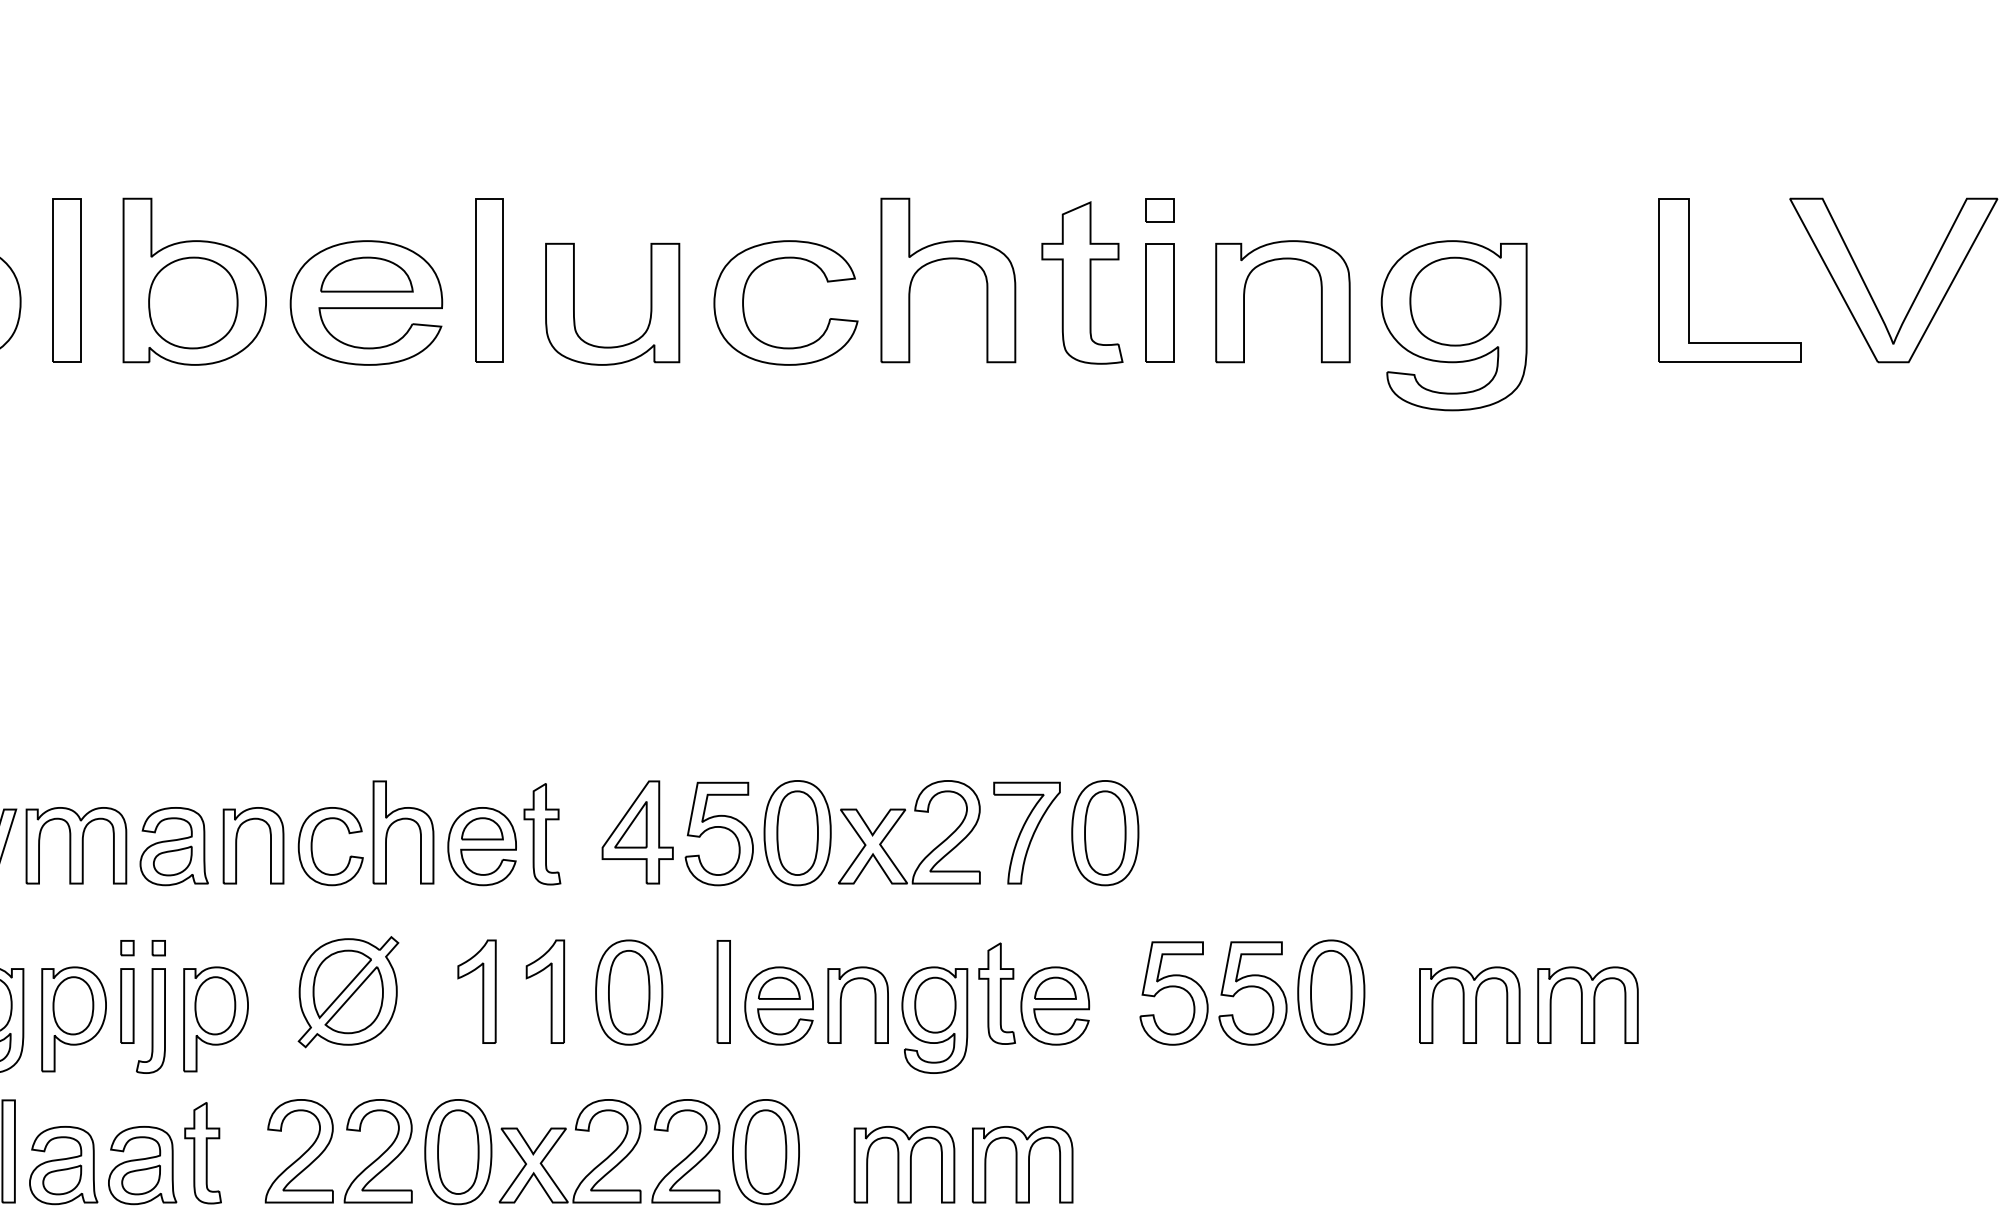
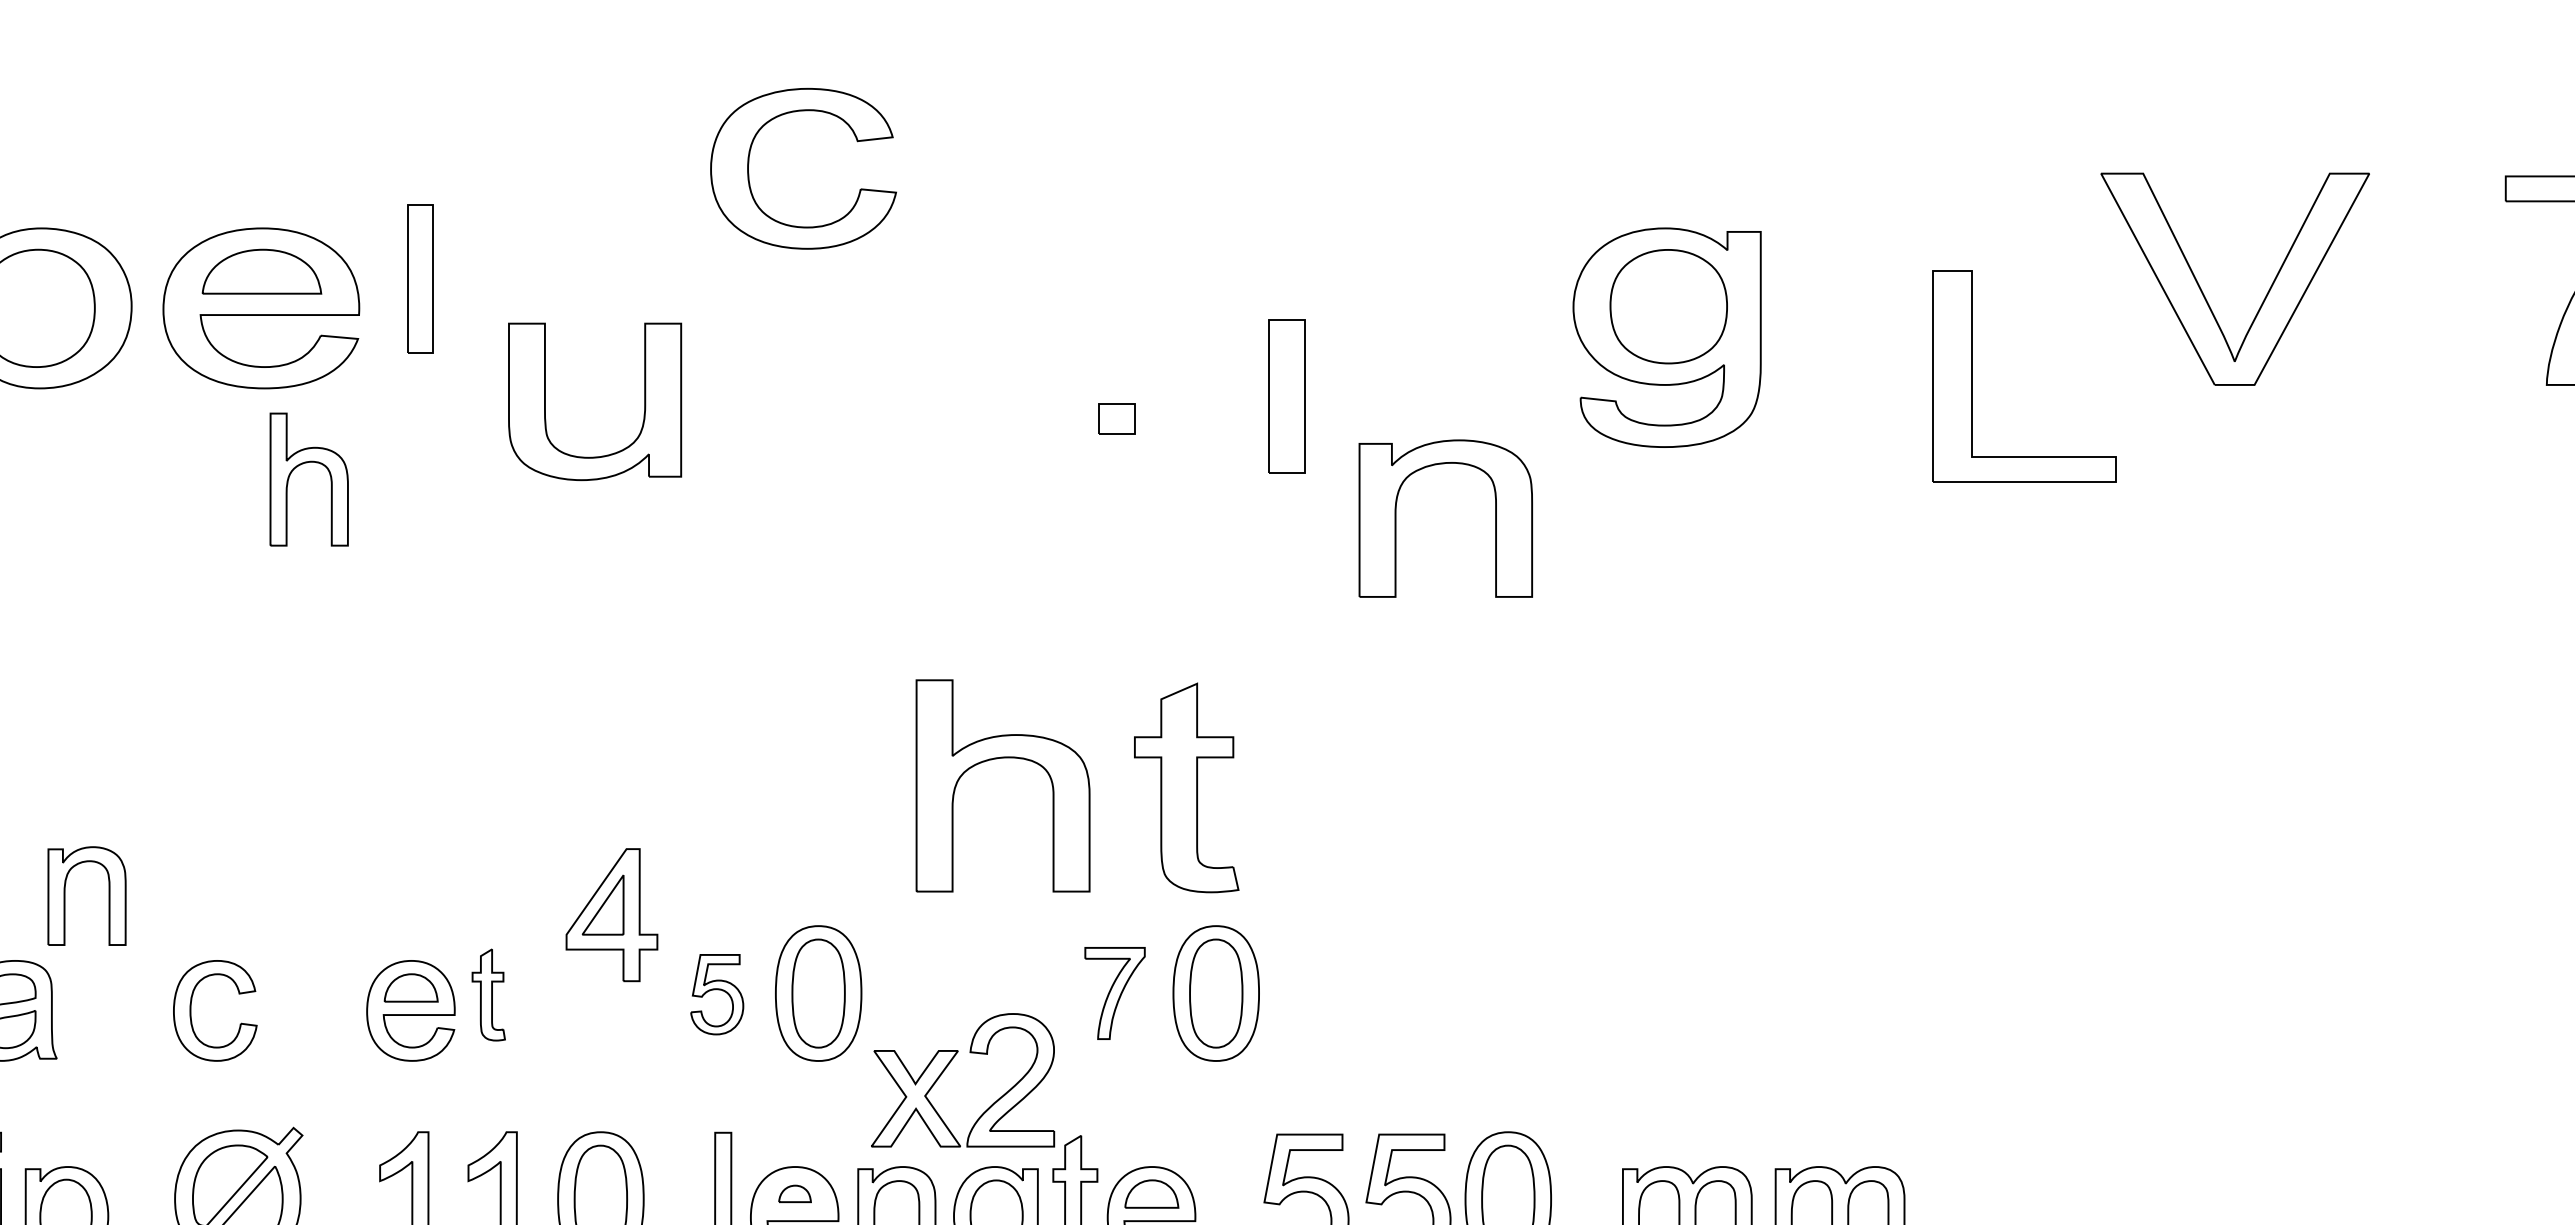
part: (1159, 210) -> (1116, 418), moved
part: (942, 260) -> (995, 760), moved
part: (489, 280) -> (420, 279), size x0.7
part: (1689, 280) -> (1972, 376), moved
part: (1082, 282) -> (1186, 787), moved
part: (1245, 293) -> (1397, 508), moved
part: (744, 298) -> (749, 162), moved
part: (1159, 302) -> (1286, 395), moved
part: (574, 303) -> (545, 400), moved
part: (401, 820) -> (306, 464), moved
part: (897, 822) -> (947, 1067), moved
part: (637, 832) -> (611, 915), moved
part: (1026, 832) -> (1114, 992), size x0.7
part: (718, 833) -> (716, 994), size x0.6
part: (542, 834) -> (488, 995), size x0.7
part: (237, 845) -> (66, 895), moved
part: (779, 987) -> (795, 1193), size x0.6

